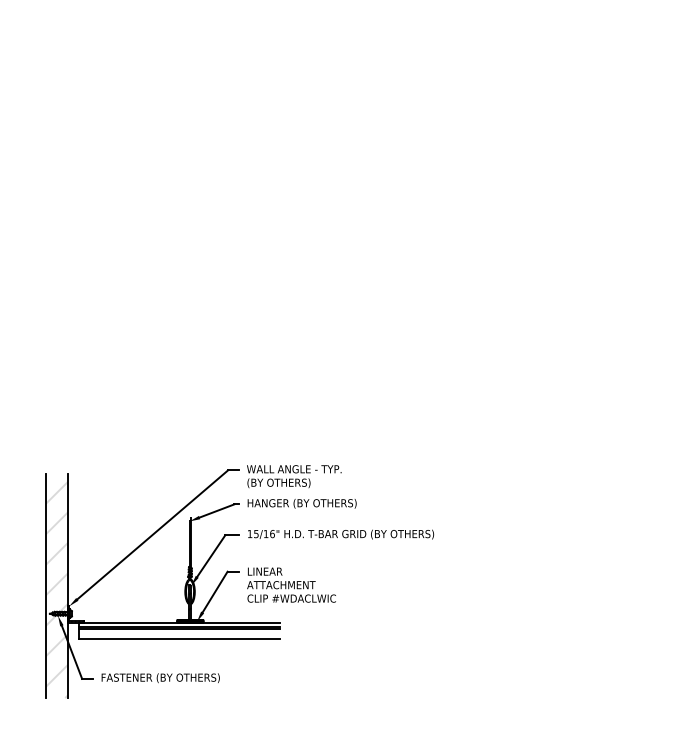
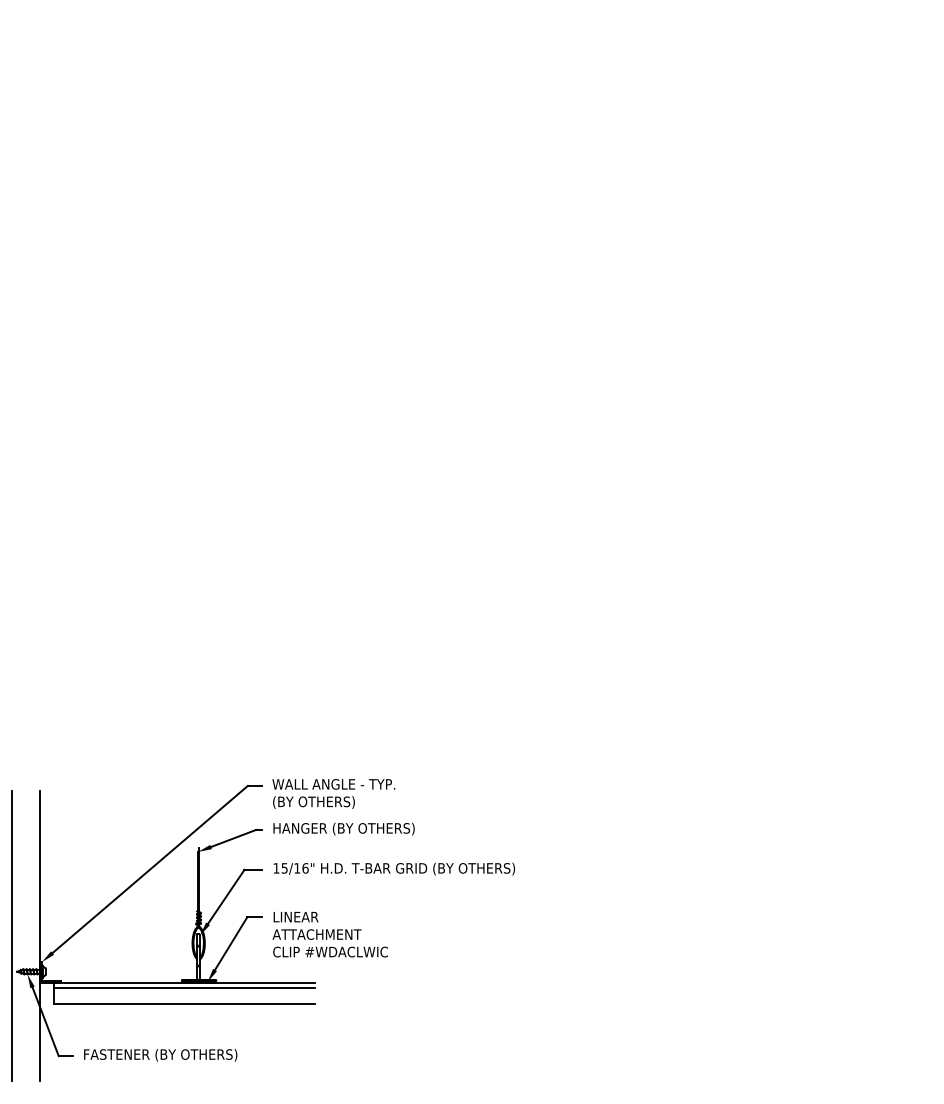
hatch: (57, 589) -> (26, 940), removed
line: (179, 629) -> (184, 991), removed

